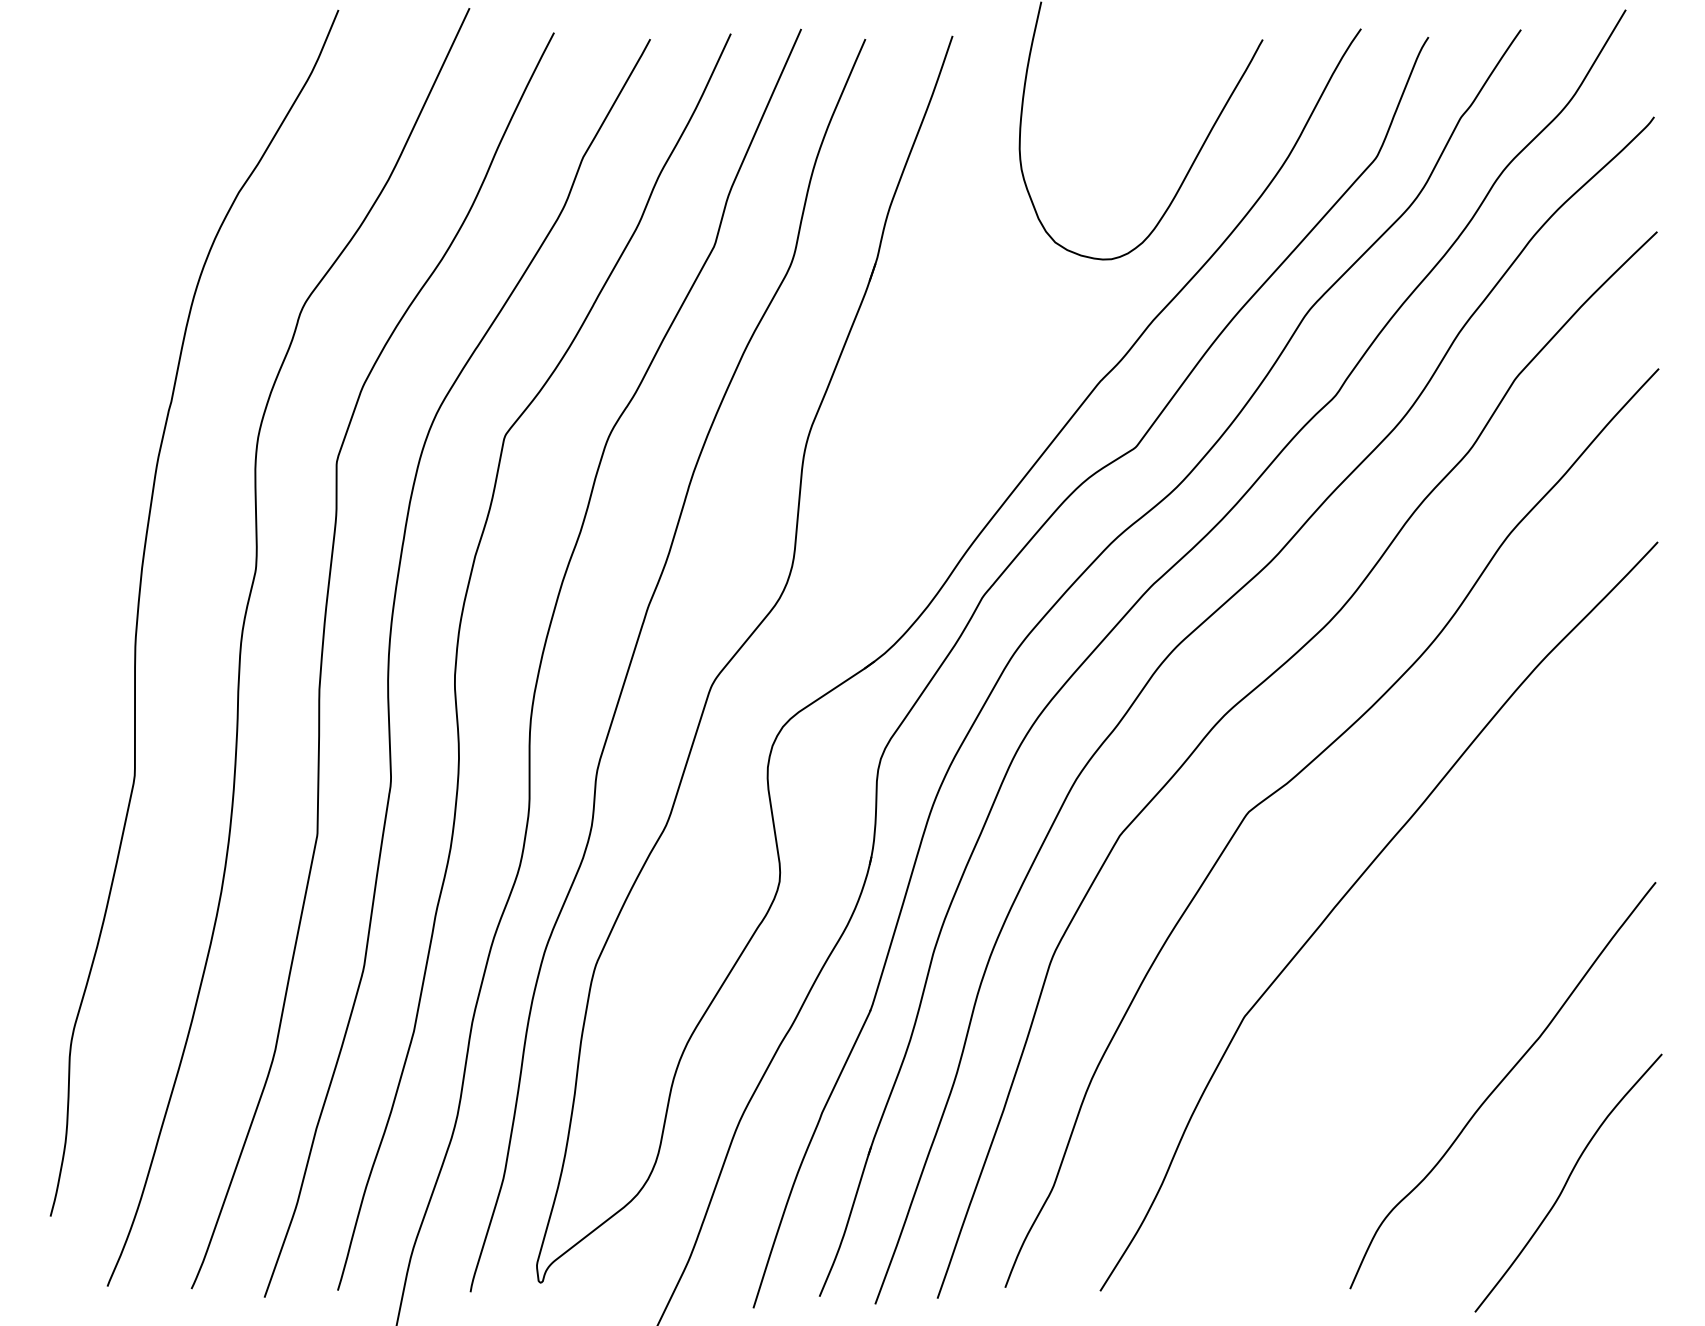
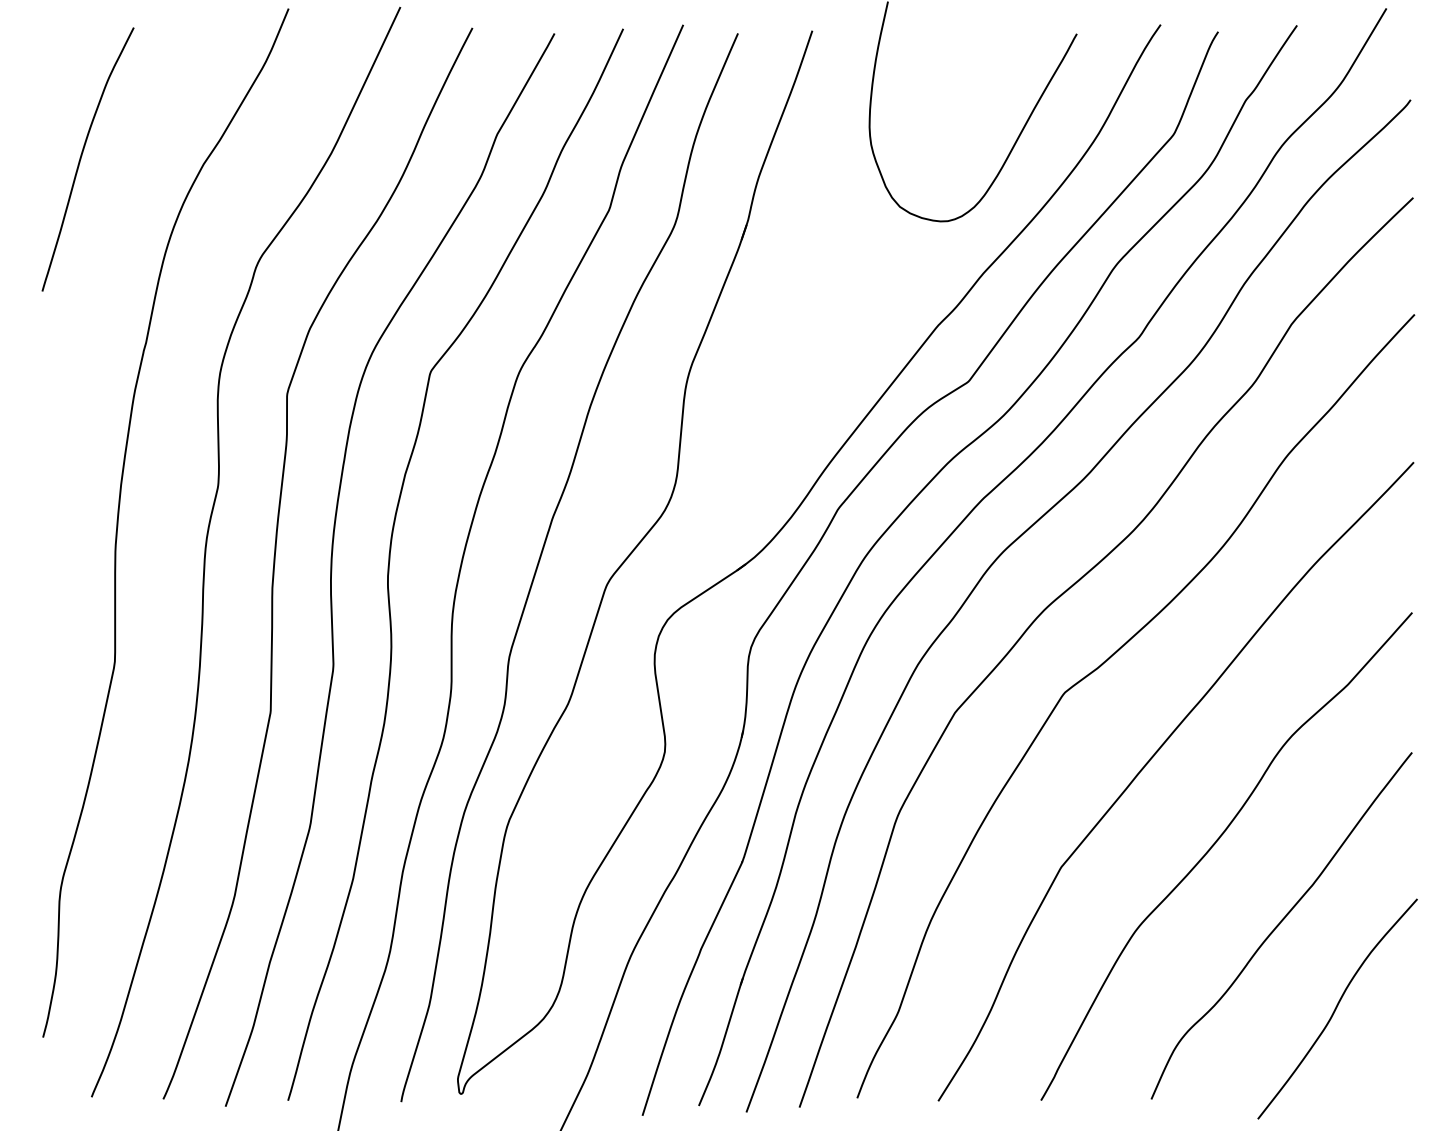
curve: (96, 183) -> (82, 156), added
curve: (1425, 989) -> (1215, 843), added

